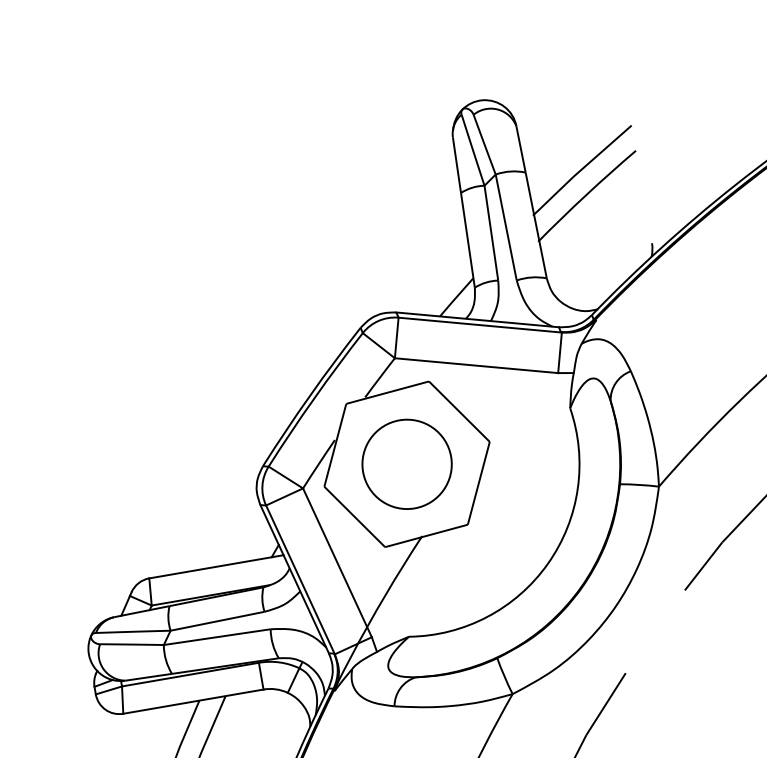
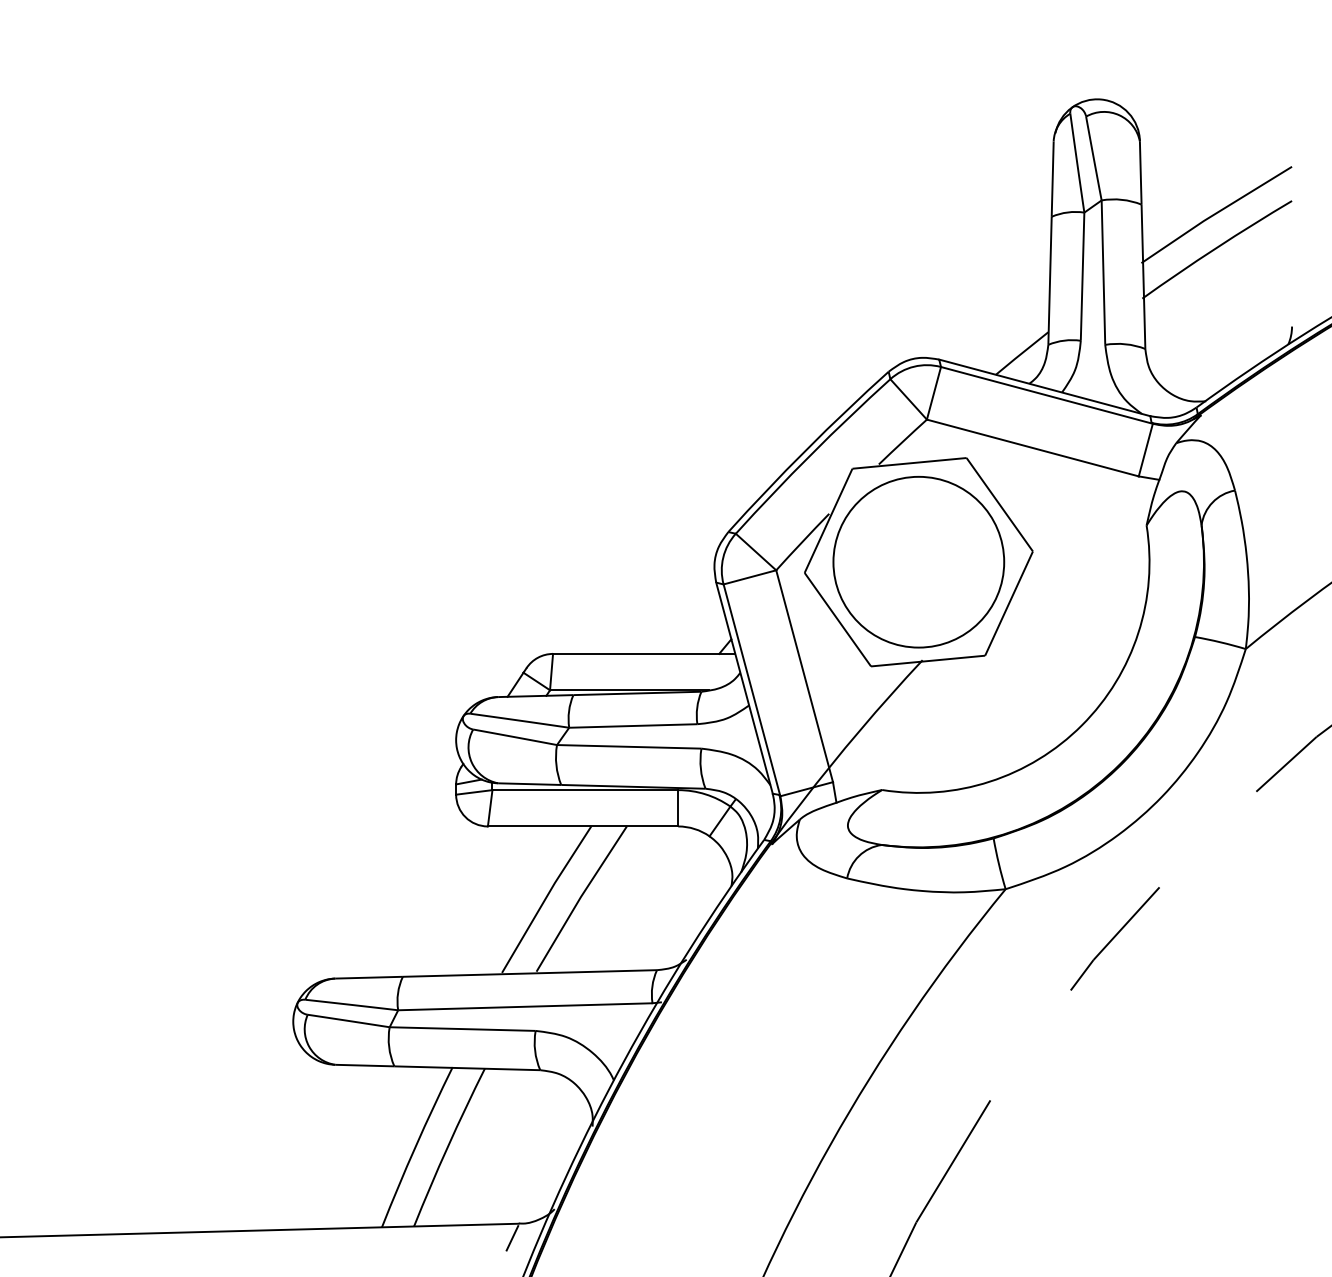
circle: (406, 464) -> (918, 562), size x1.43

